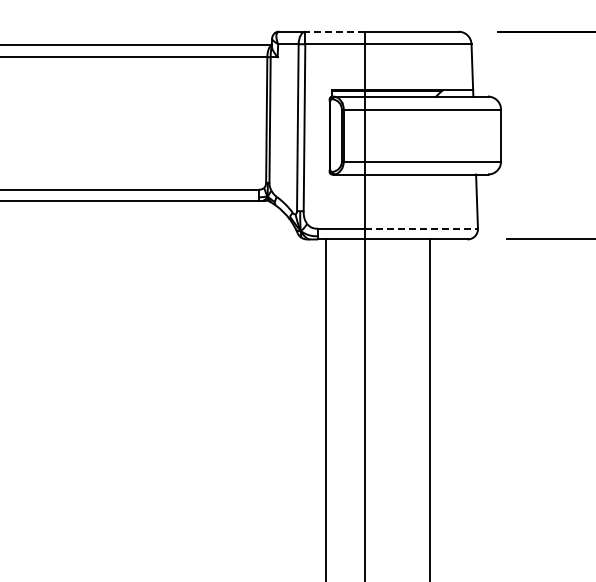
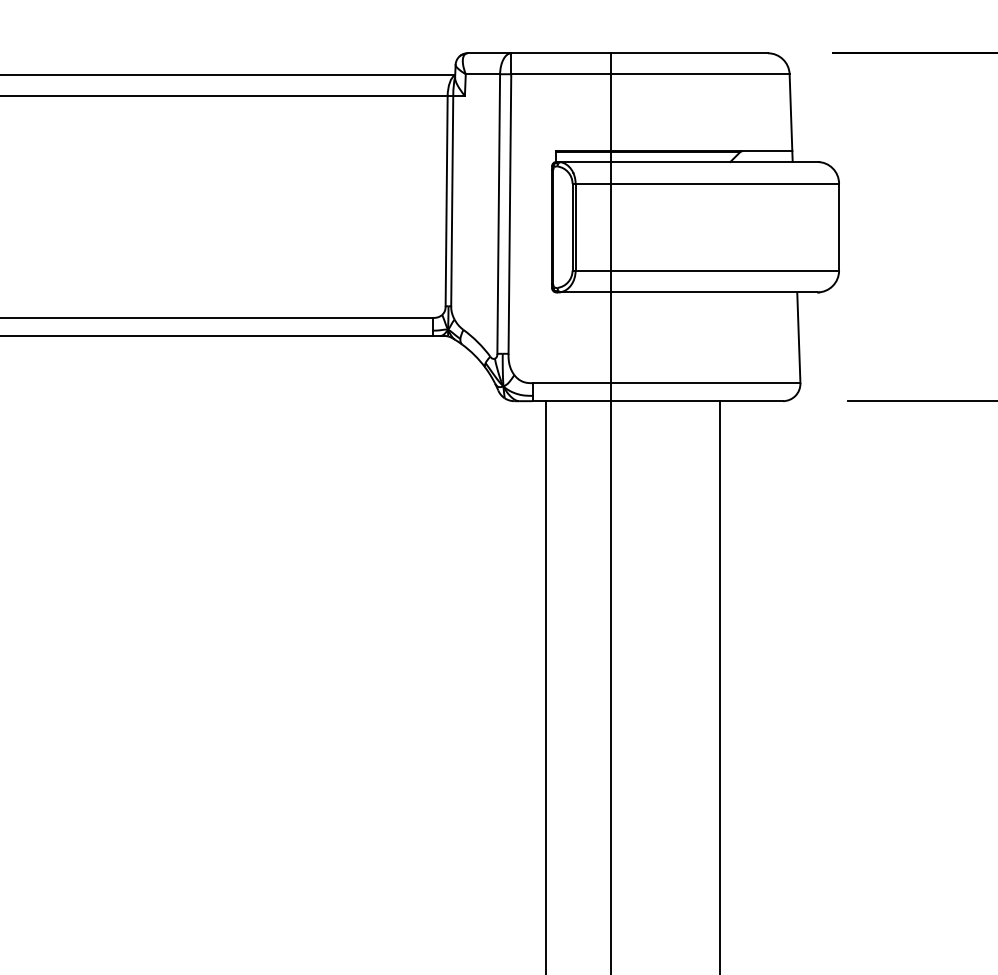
line: (335, 31) -> (561, 52), dashed -> solid
line: (421, 228) -> (705, 382), dashed -> solid

